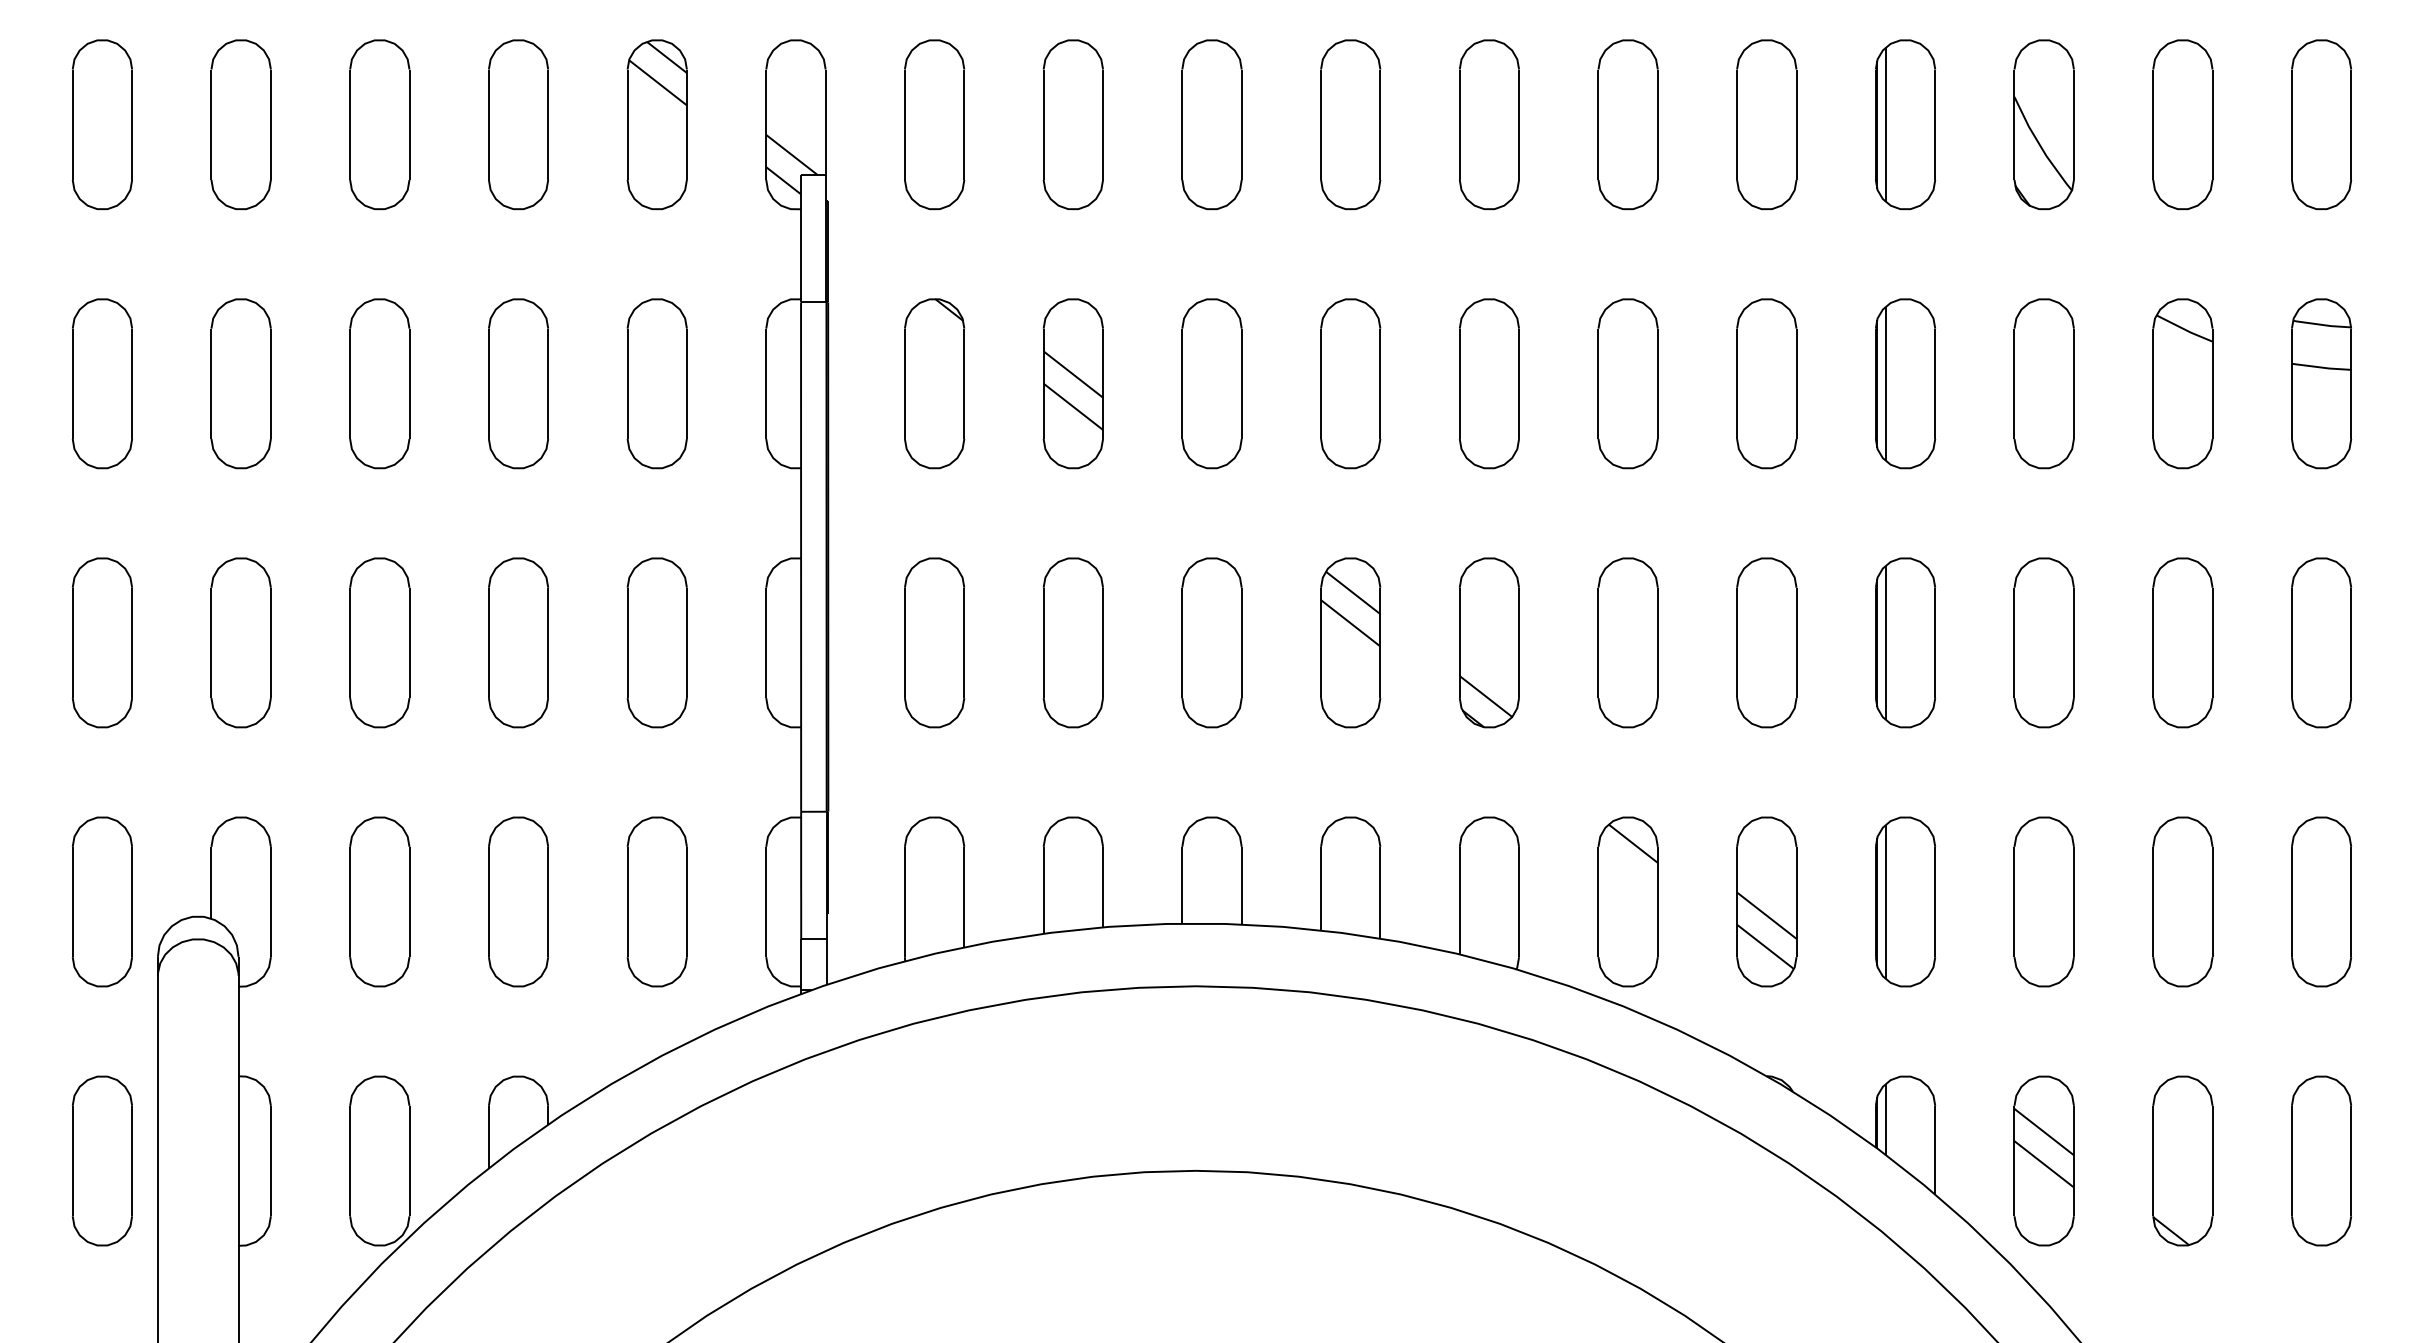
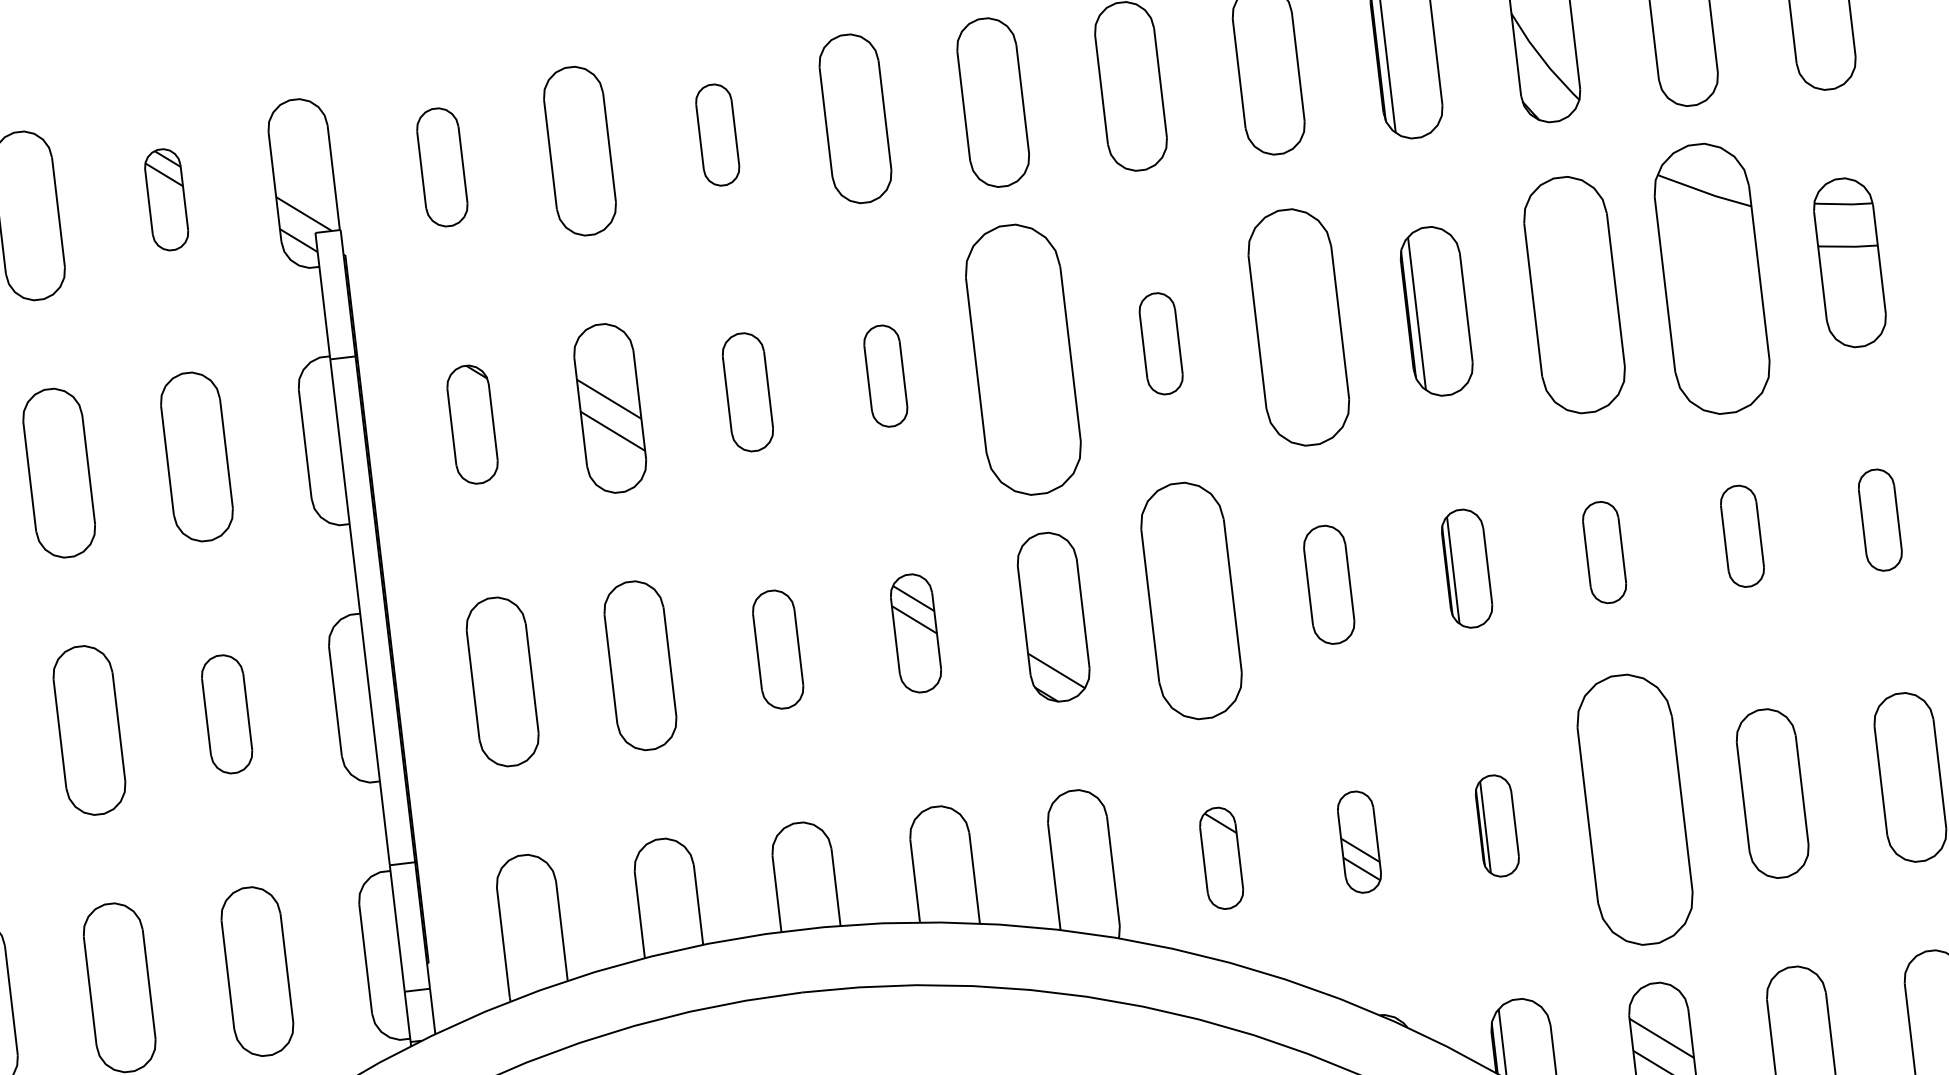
part: (656, 124) -> (165, 199), size x0.6
part: (934, 124) -> (442, 167), size x0.7
part: (1211, 124) -> (717, 134), size x0.6
part: (934, 383) -> (472, 424), size x0.7
part: (1211, 383) -> (747, 392), size x0.7
part: (1350, 383) -> (885, 375), size x0.6
part: (1489, 383) -> (1023, 359), size x1.6
part: (1627, 383) -> (1160, 343), size x0.6
part: (1766, 383) -> (1298, 327), size x1.4
part: (2043, 383) -> (1573, 294), size x1.4
part: (2182, 383) -> (1711, 278), size x1.6
part: (656, 642) -> (226, 714), size x0.7
part: (1211, 642) -> (777, 649), size x0.7
part: (1350, 642) -> (915, 633), size x0.7
part: (1627, 642) -> (1190, 600), size x1.4
part: (1766, 642) -> (1328, 584), size x0.7
part: (1905, 642) -> (1466, 568), size x0.7
part: (2043, 642) -> (1603, 552), size x0.6
part: (2182, 642) -> (1741, 535), size x0.6
part: (2321, 642) -> (1880, 519), size x0.6
part: (1627, 901) -> (1221, 857), size x0.6
part: (1766, 901) -> (1359, 841), size x0.6
part: (1905, 901) -> (1497, 825), size x0.6
part: (2043, 901) -> (1634, 809), size x1.6

